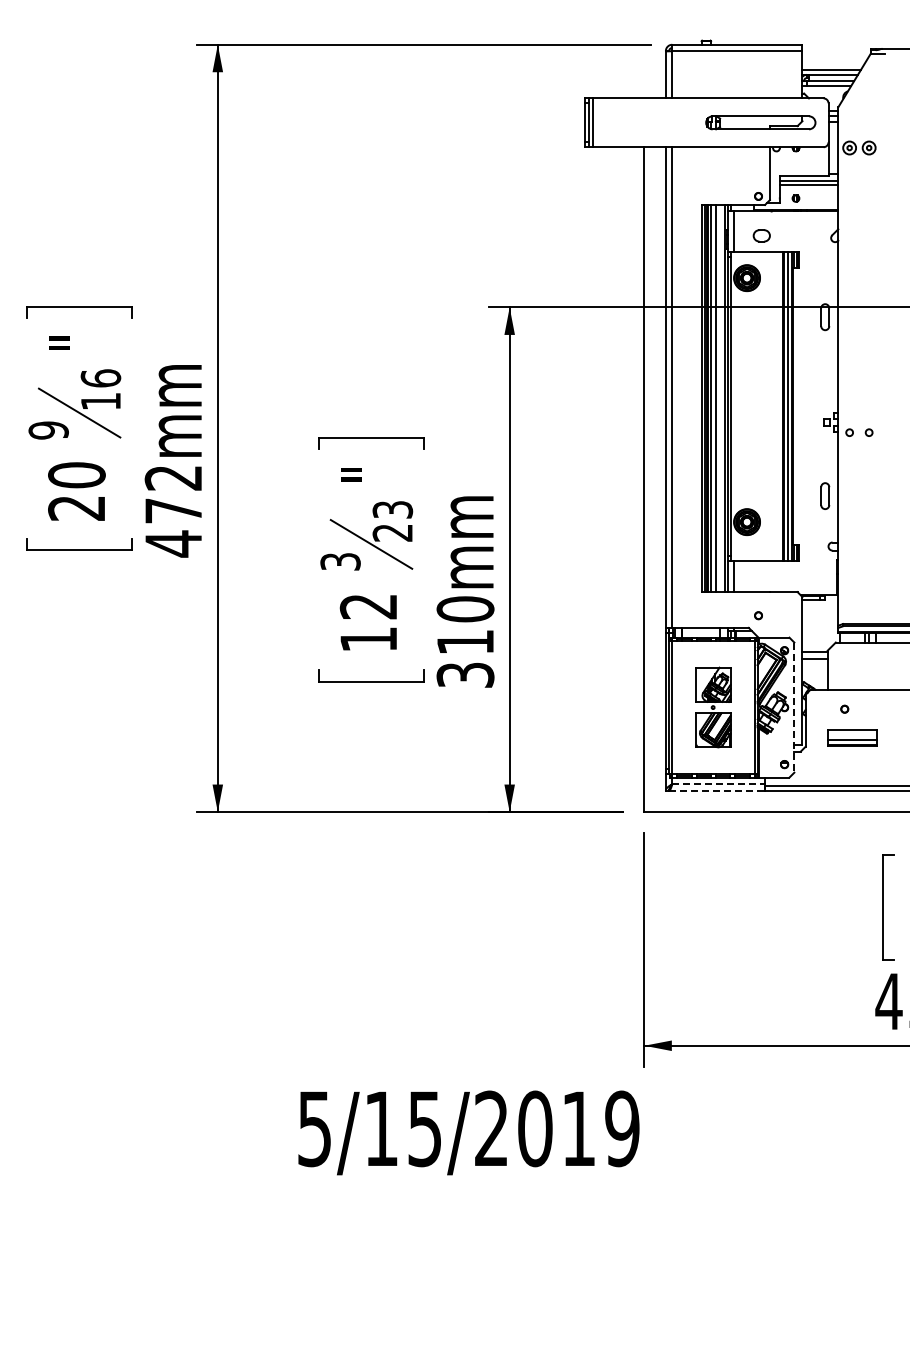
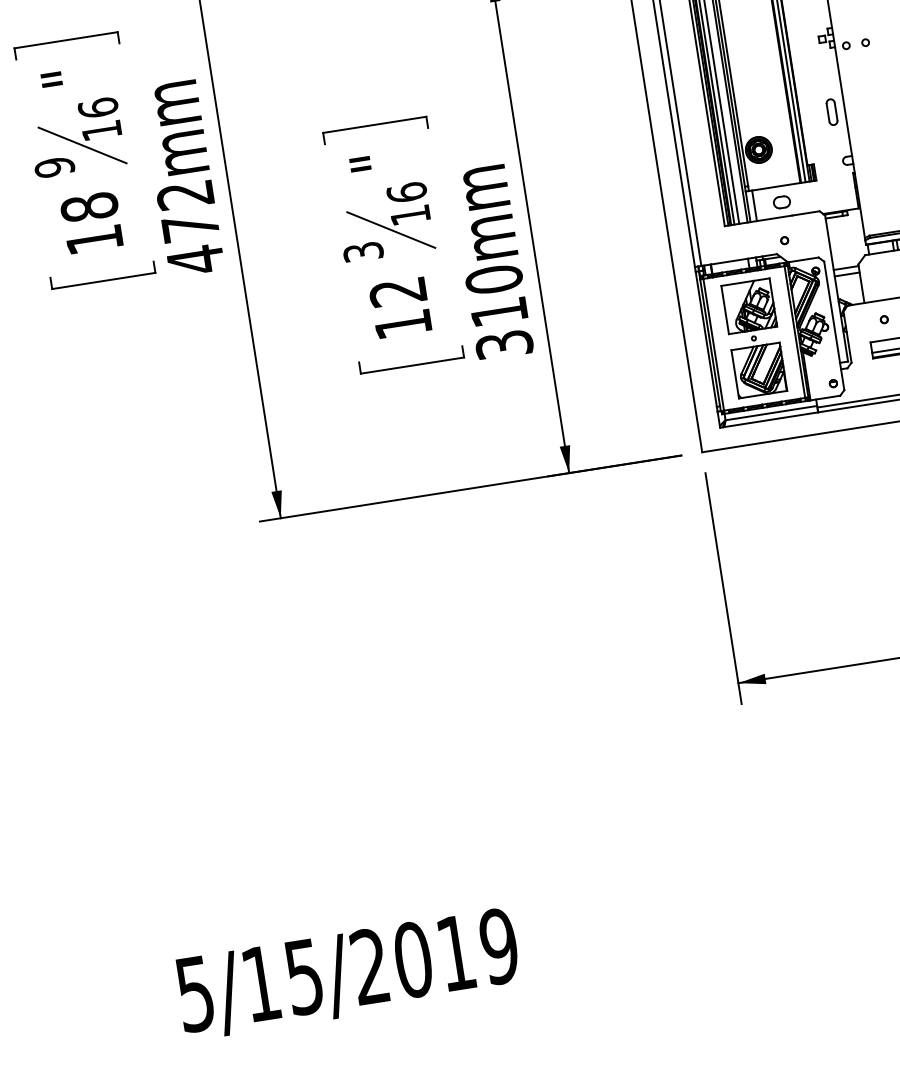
text: (76, 491) -> (91, 223), 20 -> 18
text: (392, 520) -> (408, 203), 23 -> 16
part: (761, 577) -> (781, 202), added
part: (713, 707) -> (754, 338), size x1.43
line: (794, 708) -> (834, 326), dashed -> solid
line: (719, 784) -> (772, 413), dashed -> solid
line: (717, 790) -> (771, 419), dashed -> solid
text: (468, 1132) -> (347, 973), moved

